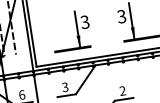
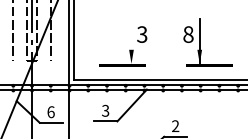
text: (121, 16) -> (188, 34), 3 -> 8
line: (77, 29) -> (131, 41), removed

